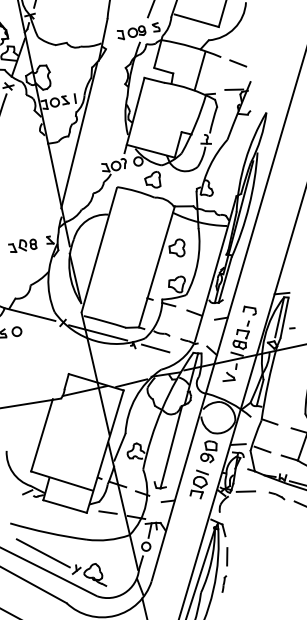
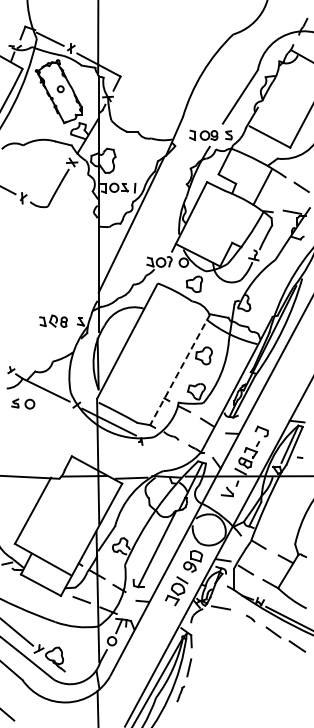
line: (157, 267) -> (180, 370), solid -> dashed
line: (154, 347) -> (161, 448), removed
part: (276, 495) -> (250, 618), size x0.6

